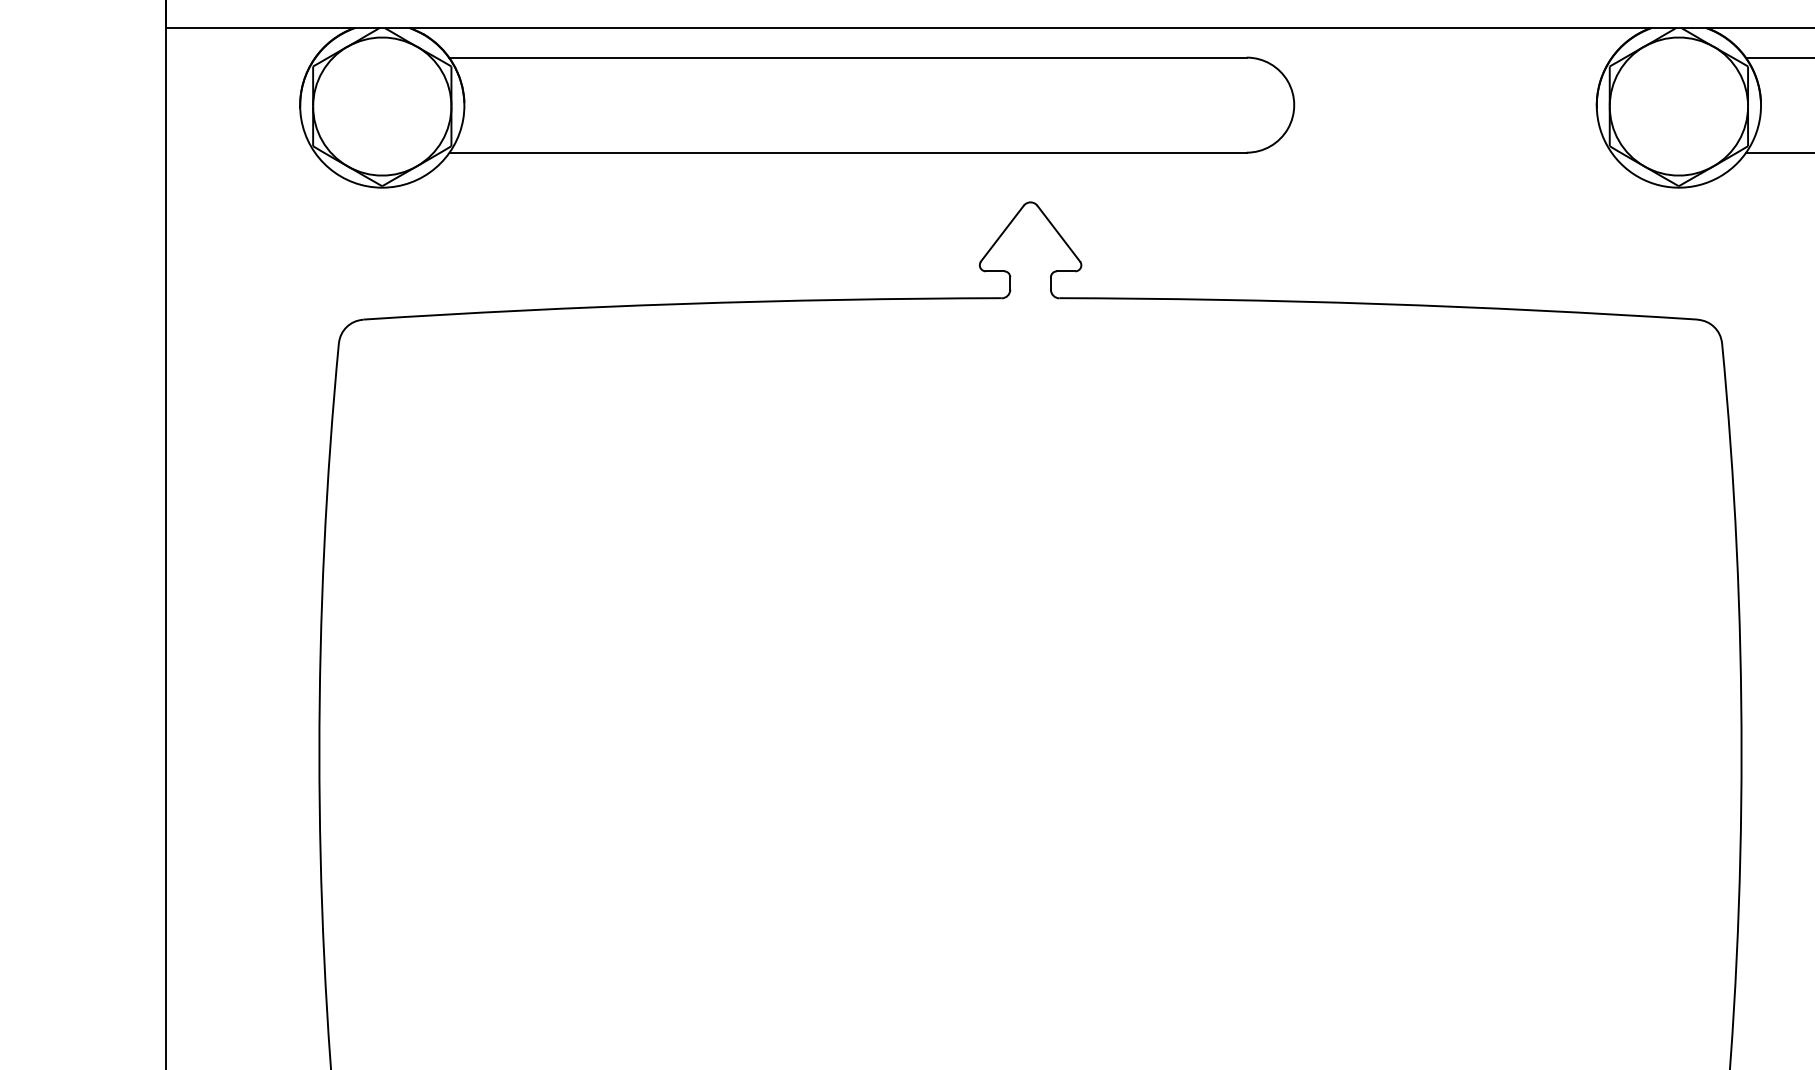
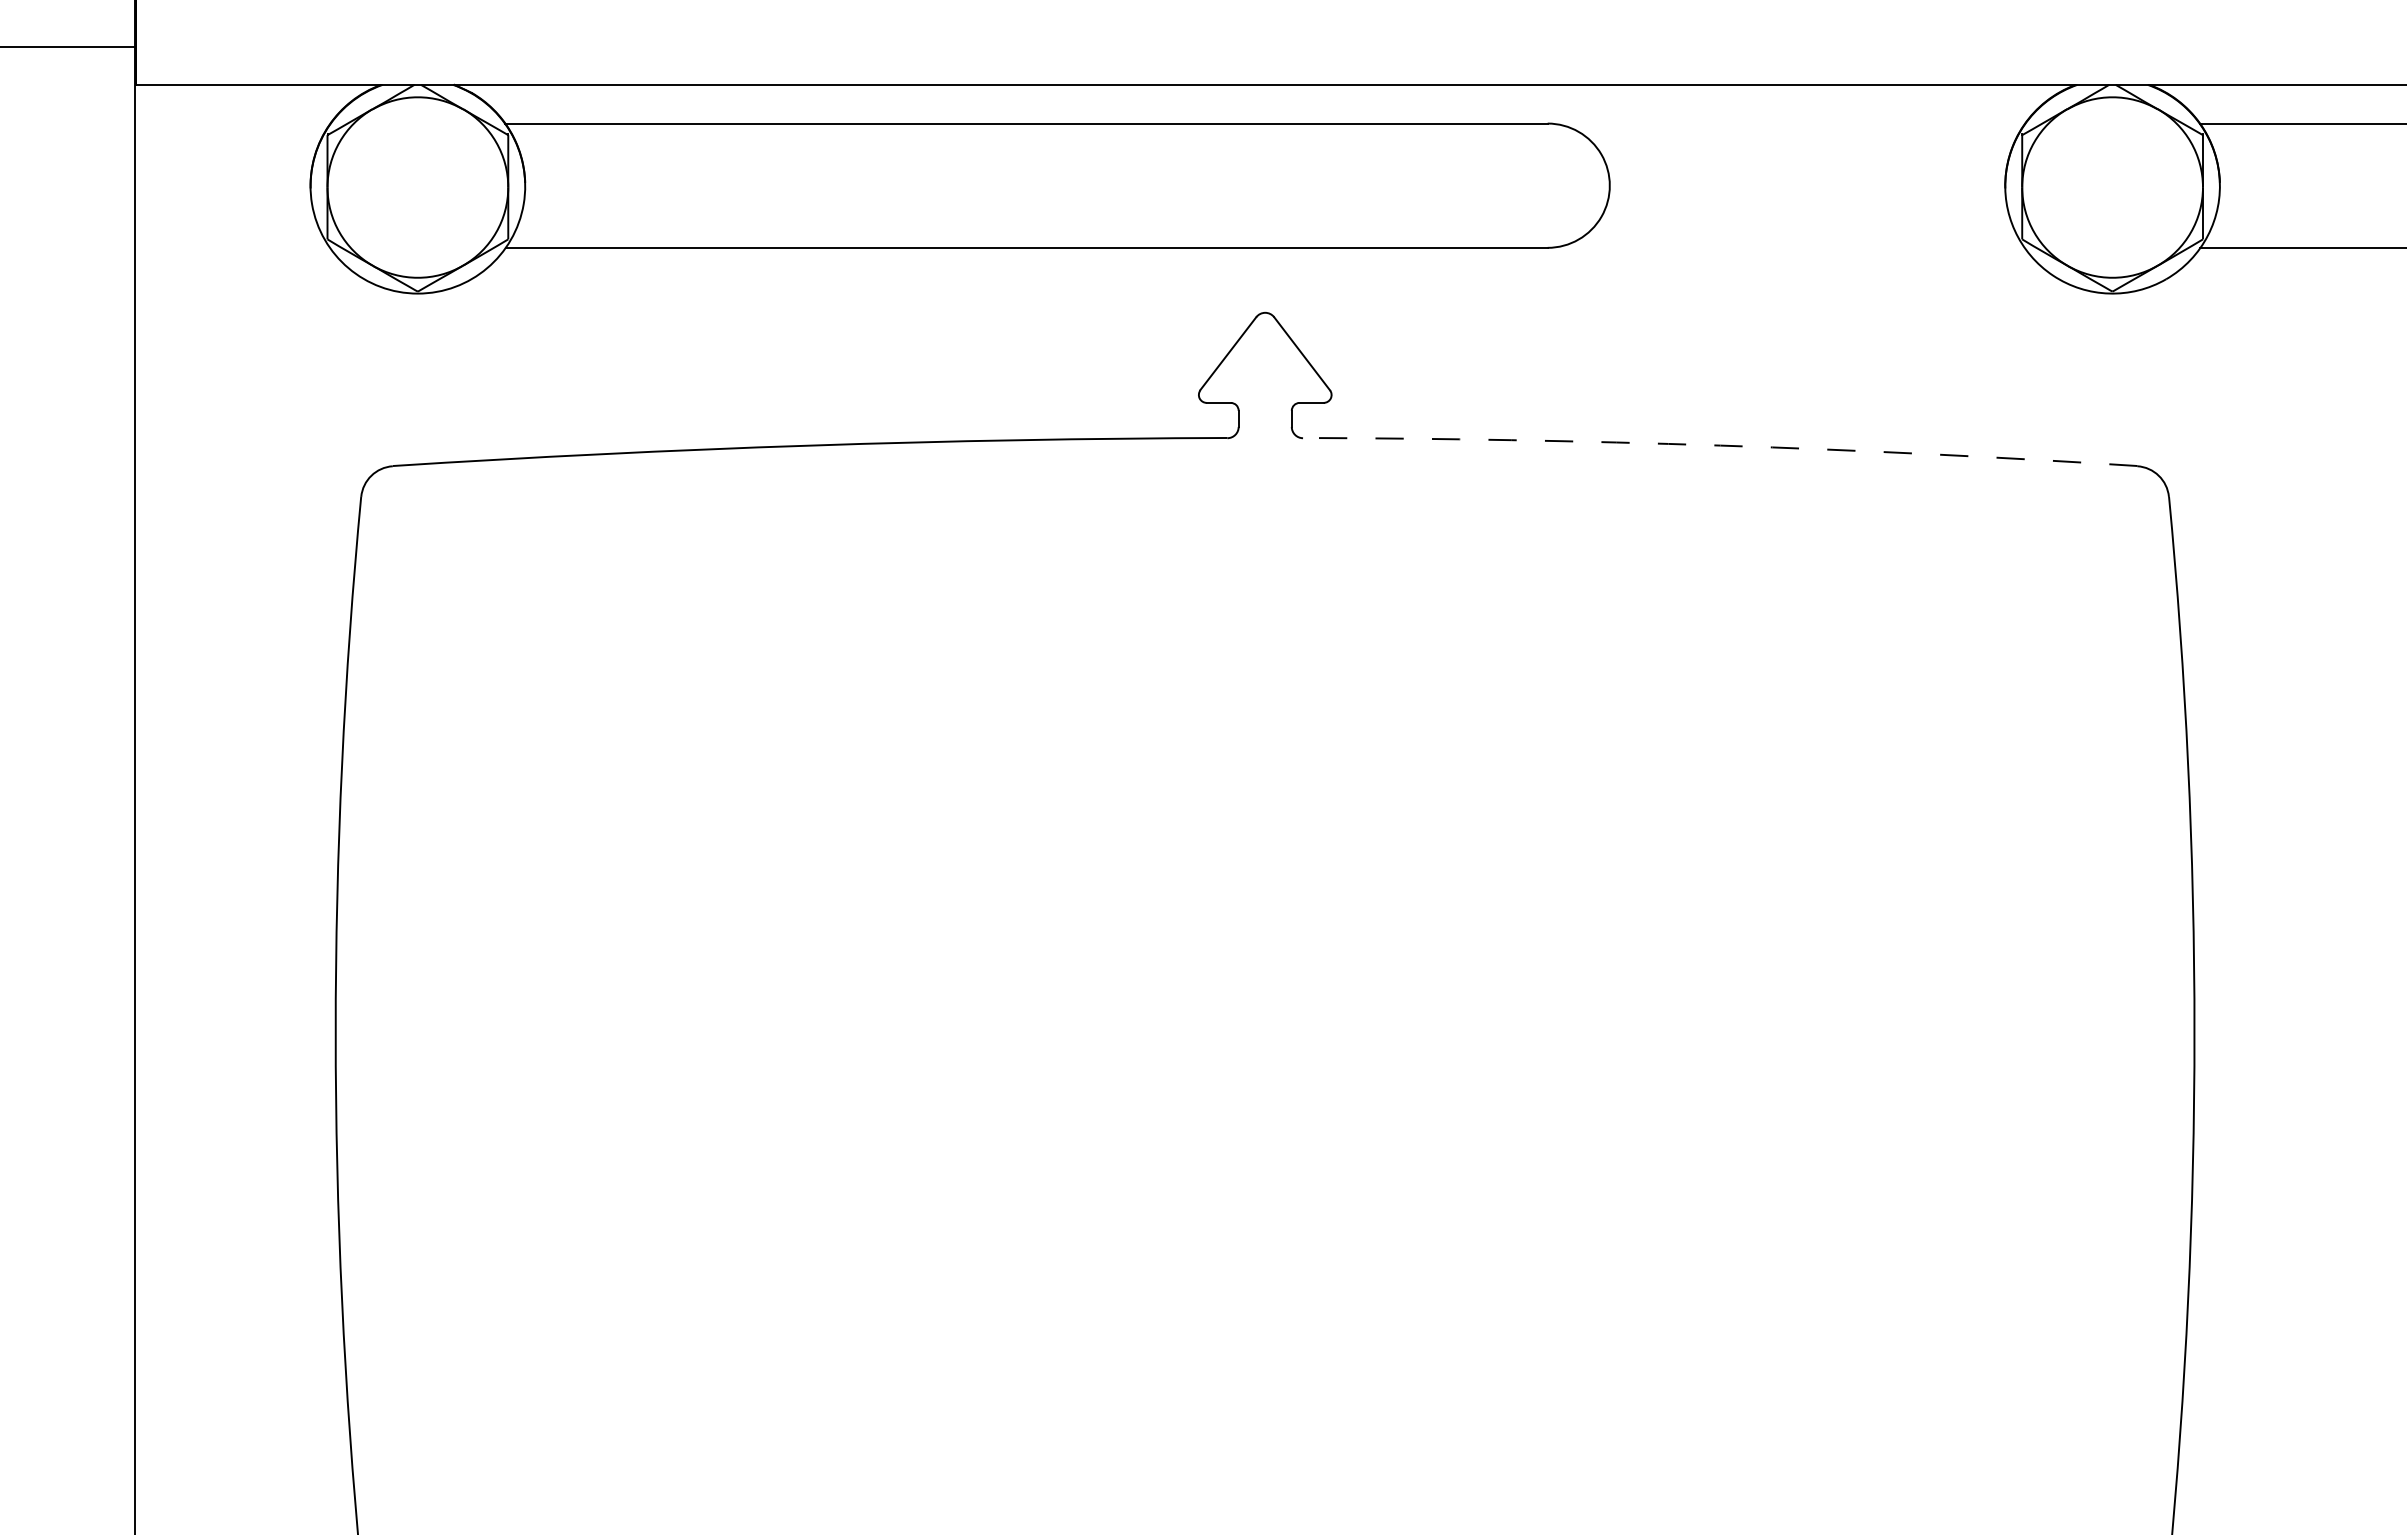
arc: (1378, 303) -> (1720, 445), solid -> dashed

